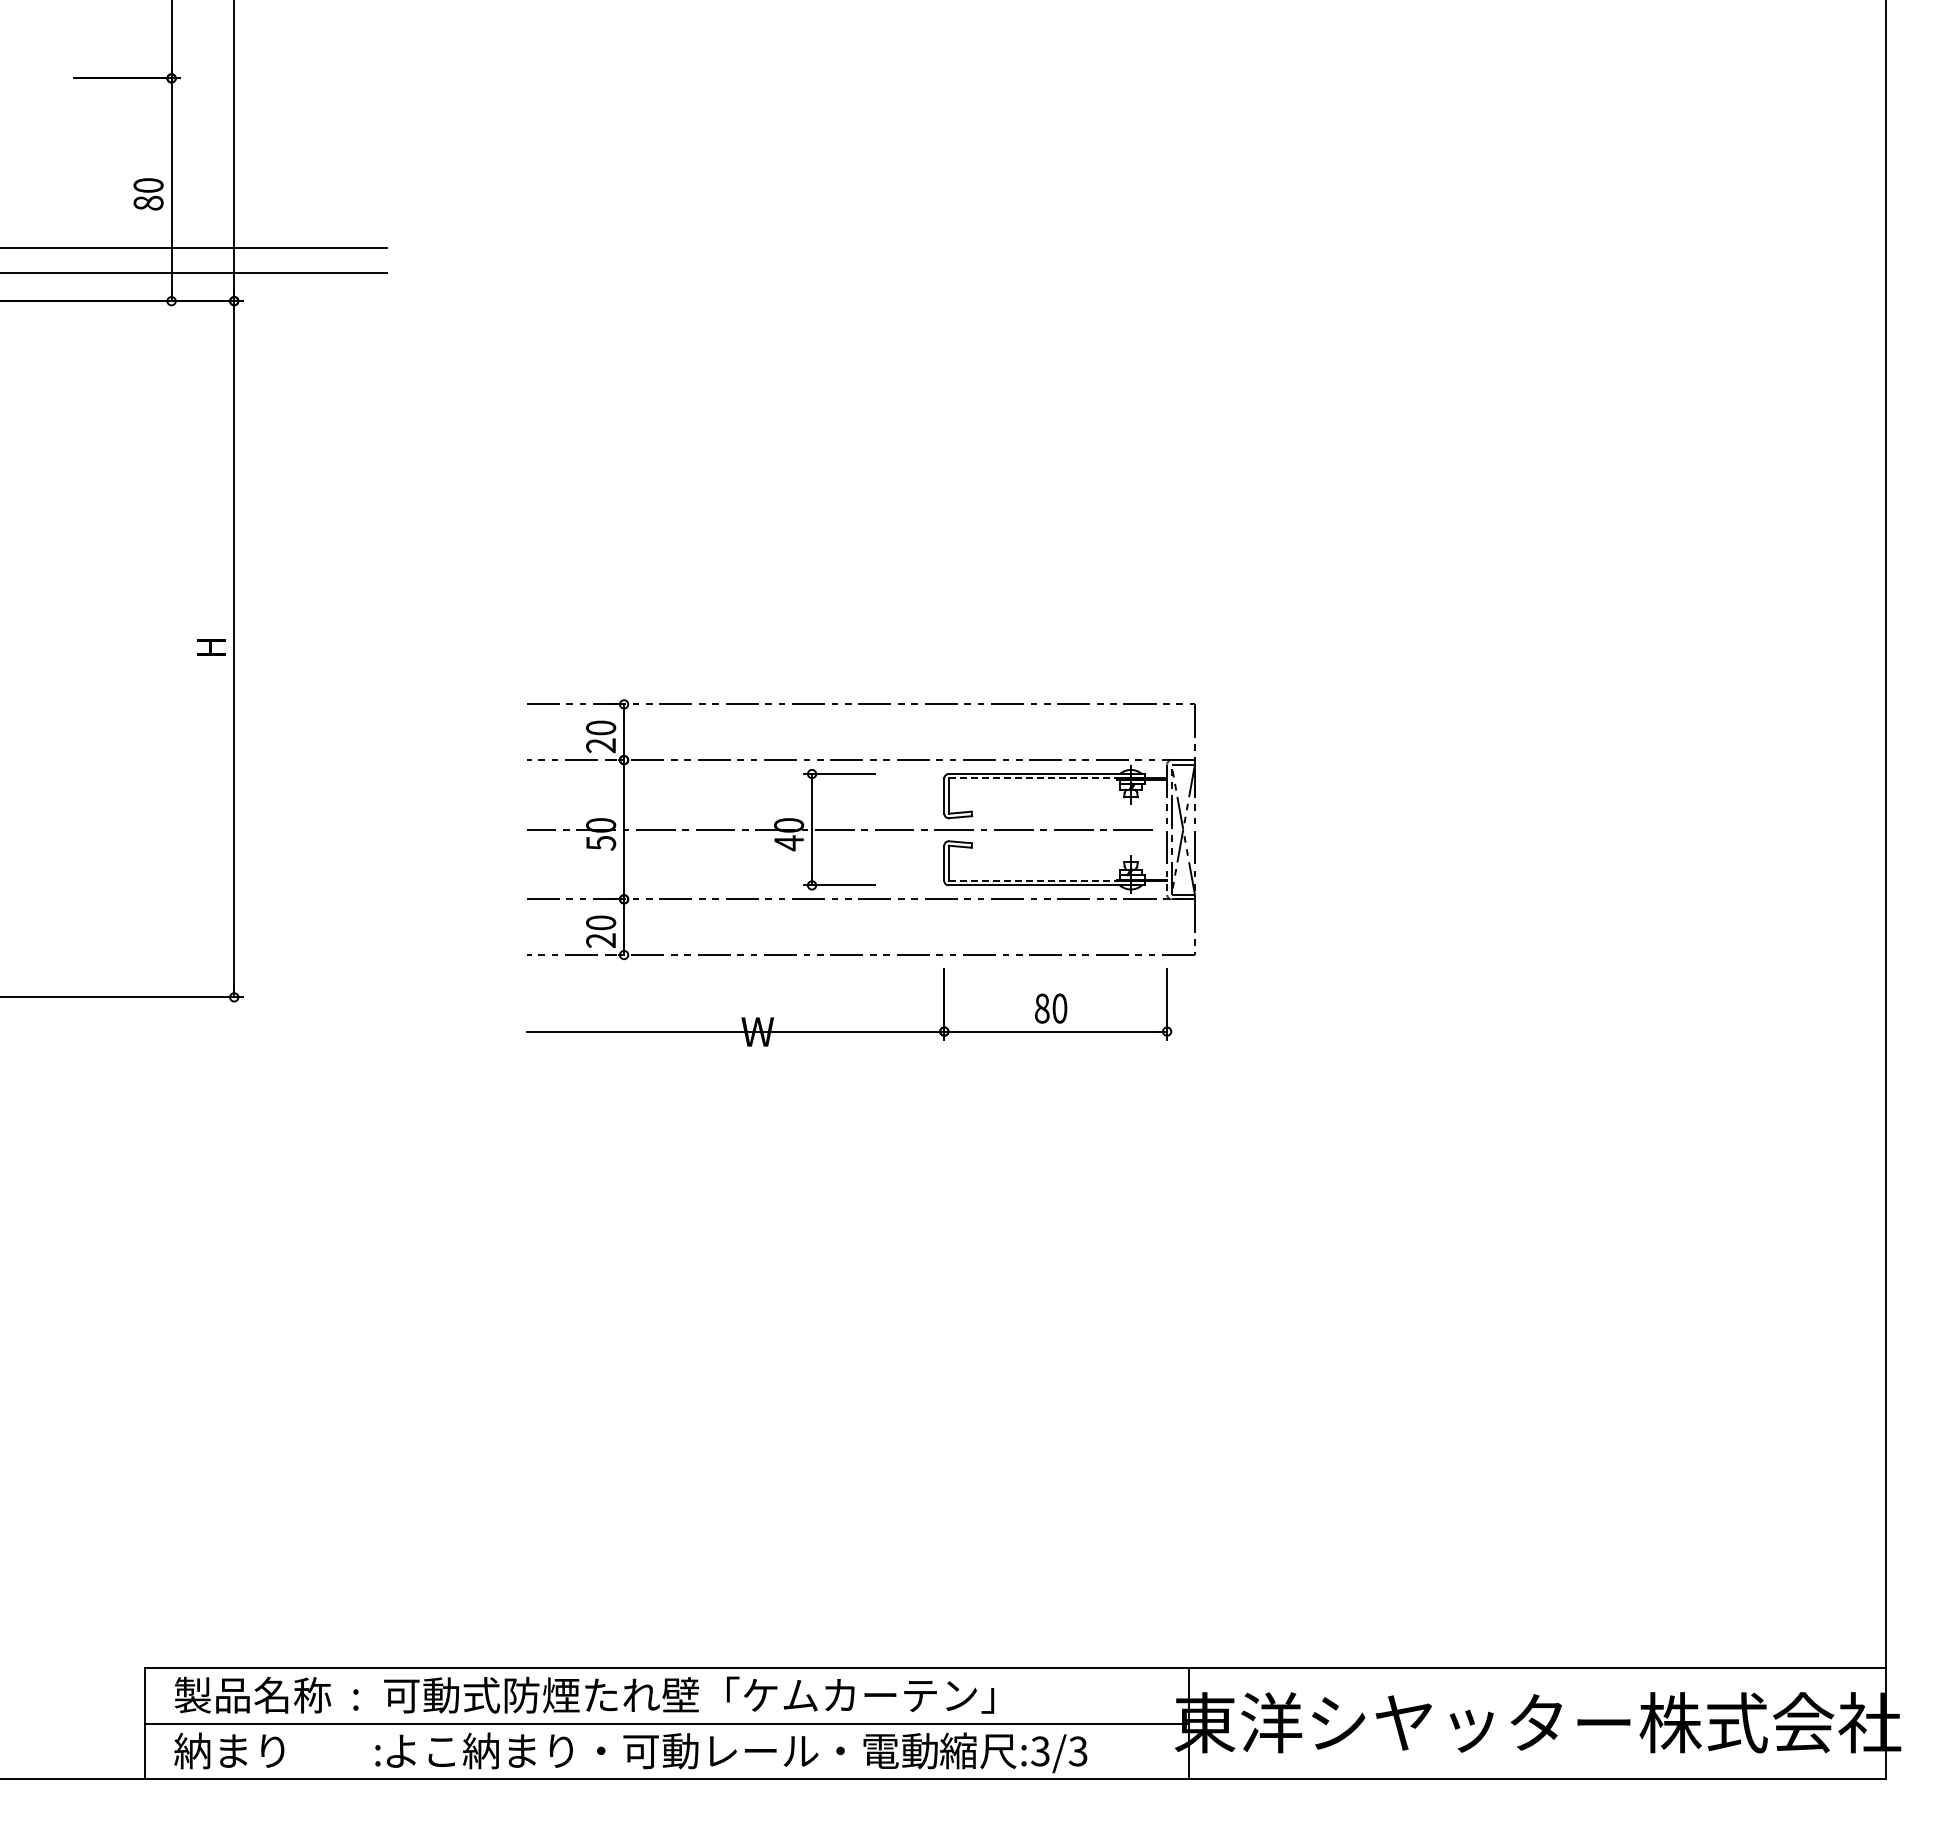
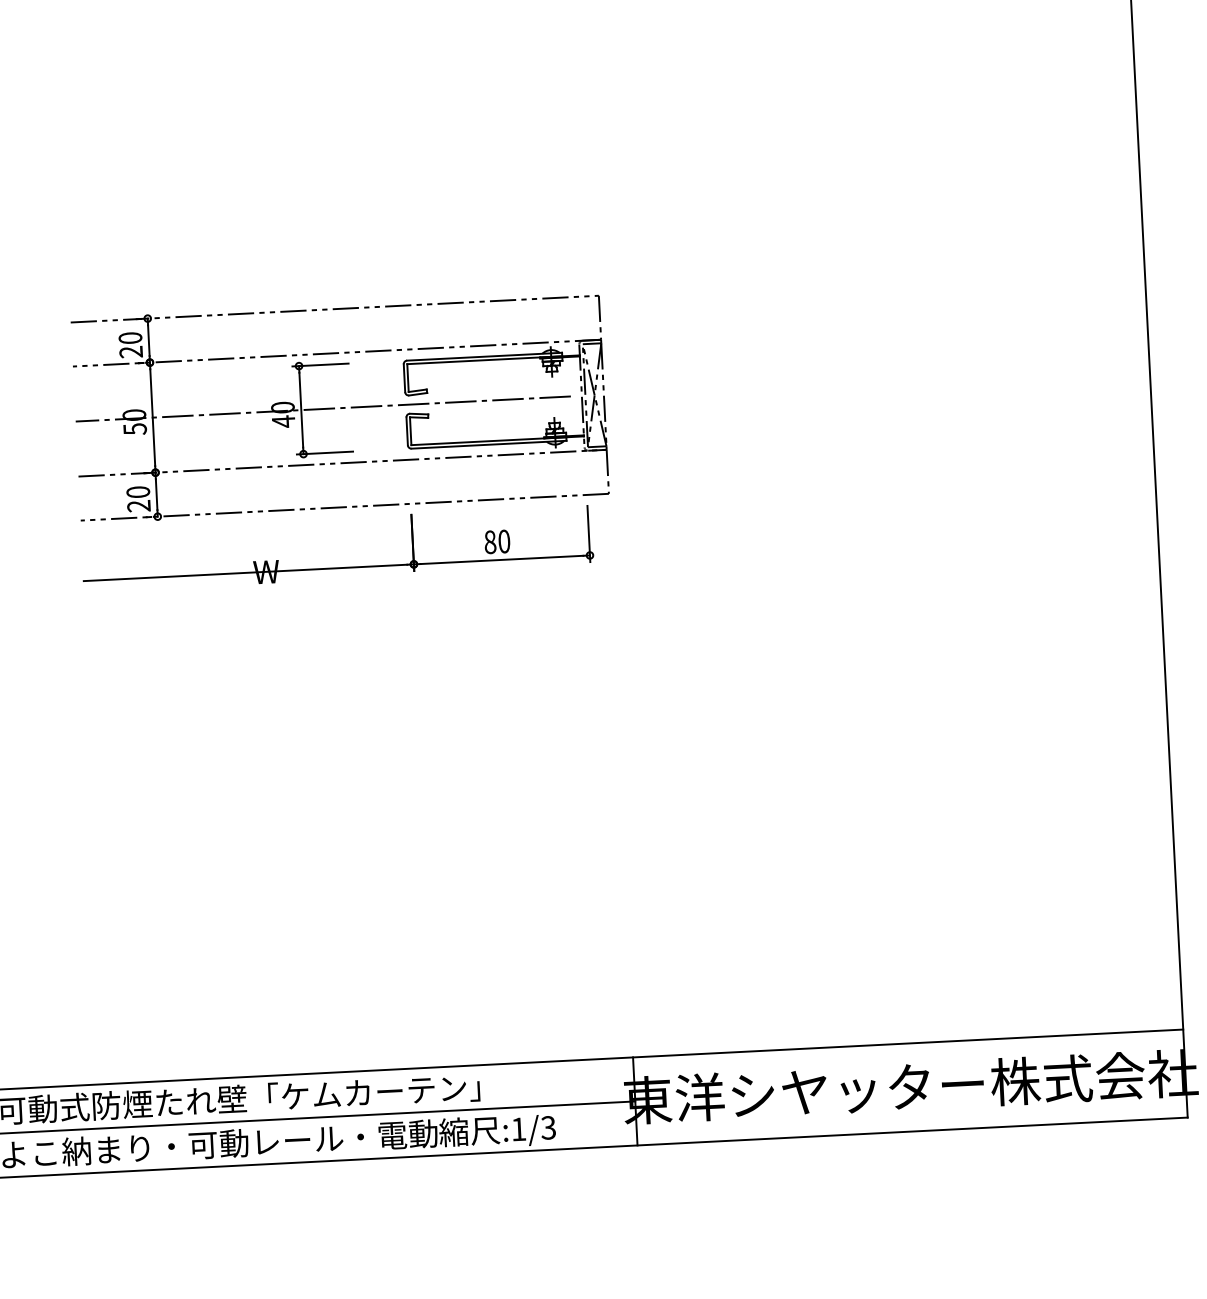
line: (1047, 778) -> (485, 360), dashed -> solid
line: (1047, 880) -> (489, 440), dashed -> solid
text: (1040, 1751) -> (518, 1129), :3/3 -> :1/3

